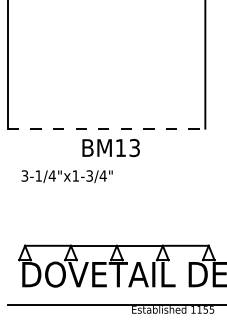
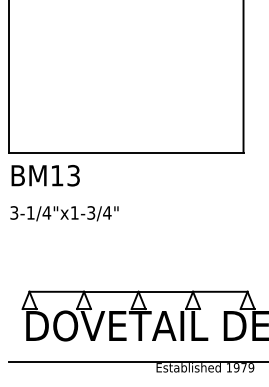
line: (106, 128) -> (126, 152), dashed -> solid
text: (110, 147) -> (45, 175), moved
text: (67, 176) -> (64, 213), moved
text: (205, 309) -> (243, 367), 1155 -> 1979

